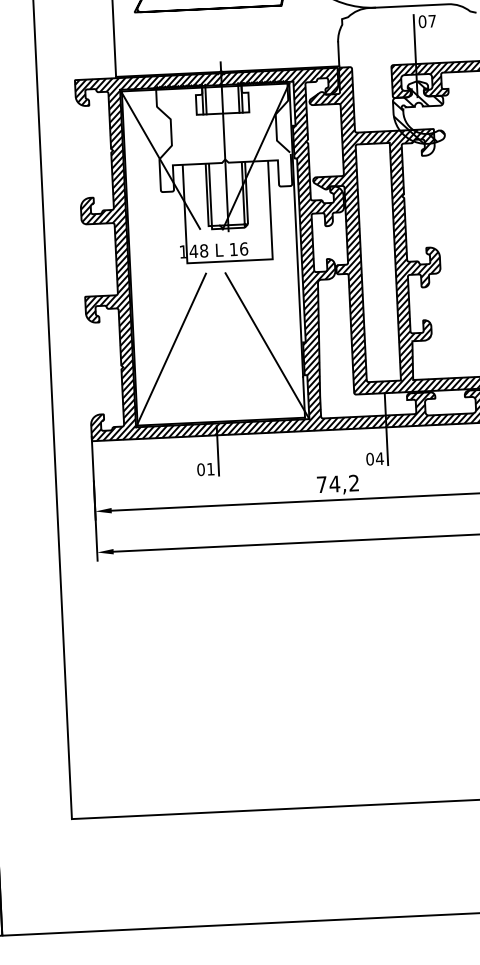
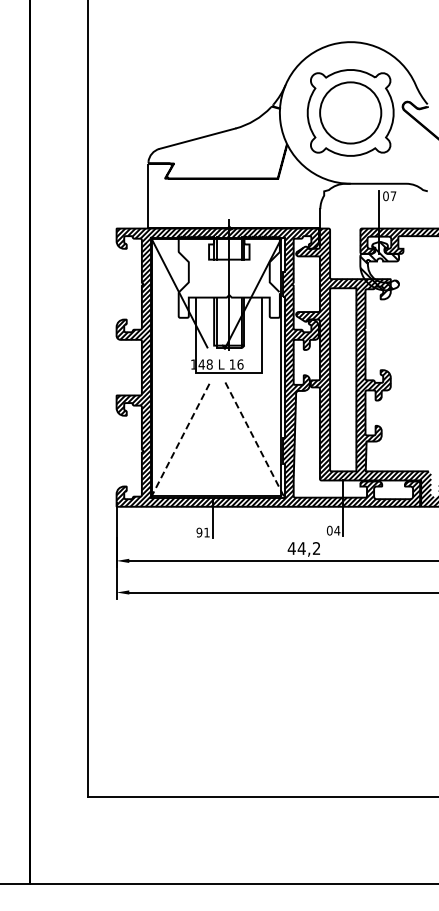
line: (266, 346) -> (254, 440), solid -> dashed
line: (170, 349) -> (180, 439), solid -> dashed
text: (201, 469) -> (199, 532), 01 -> 91
text: (321, 484) -> (291, 548), 74,2 -> 44,2

